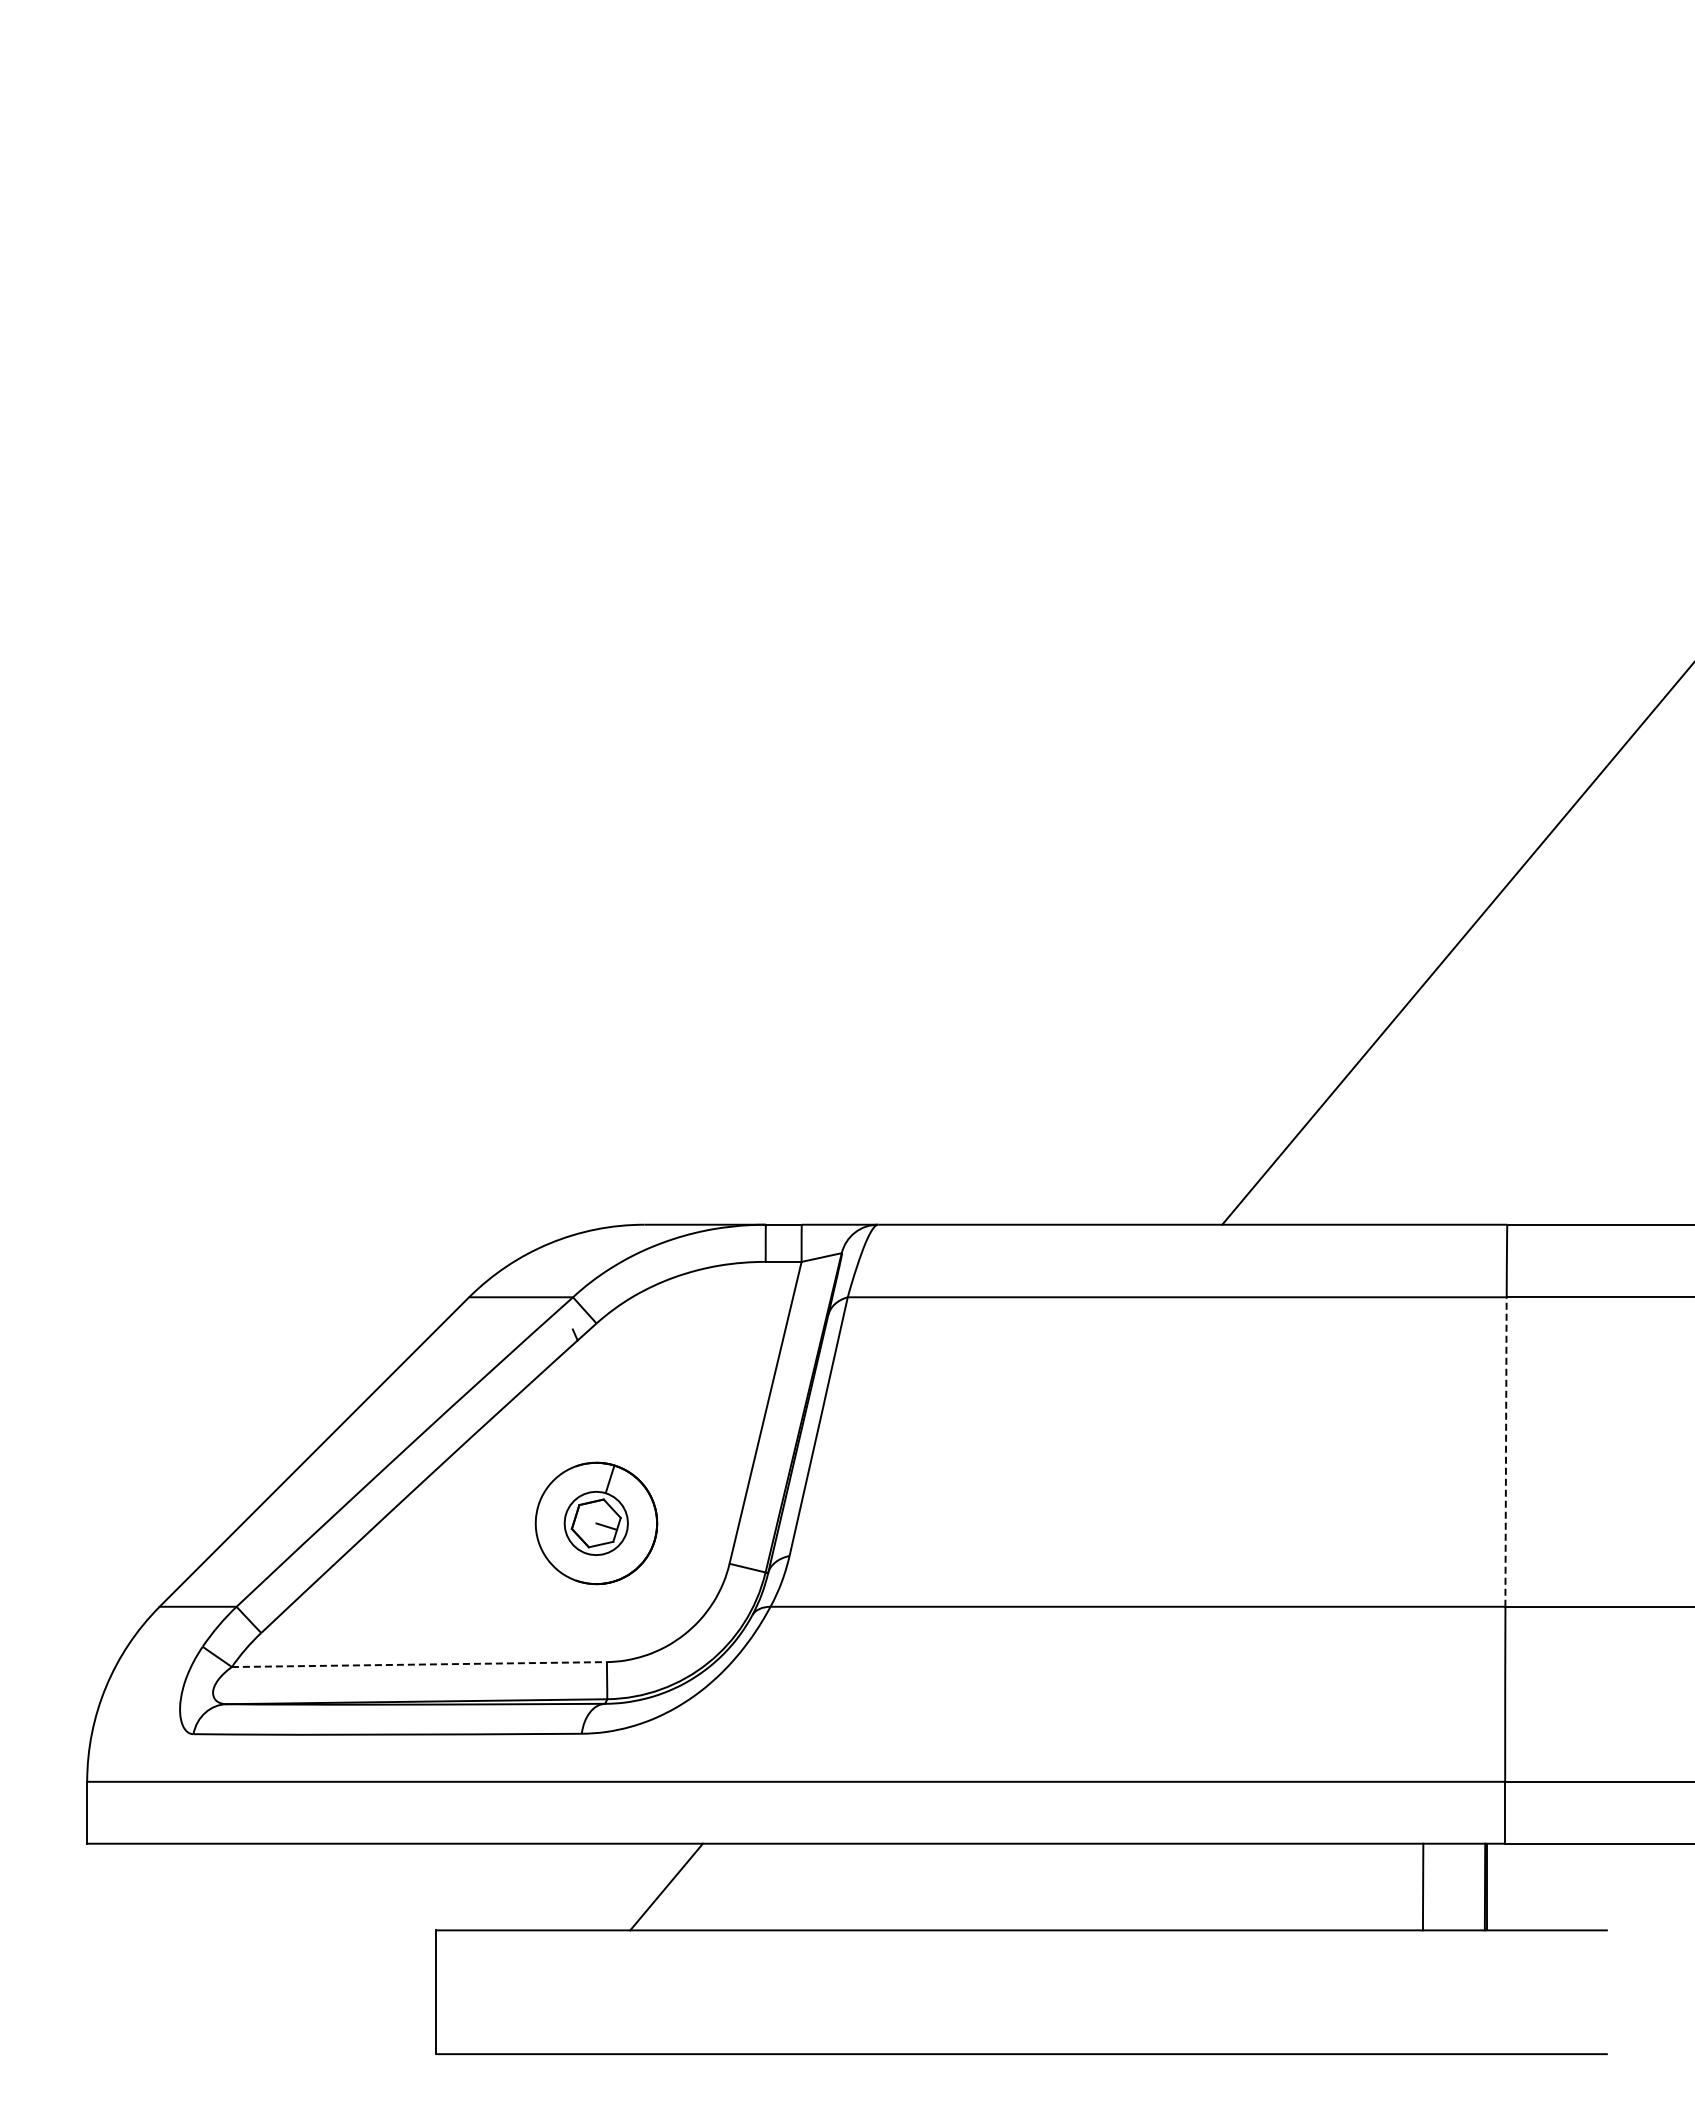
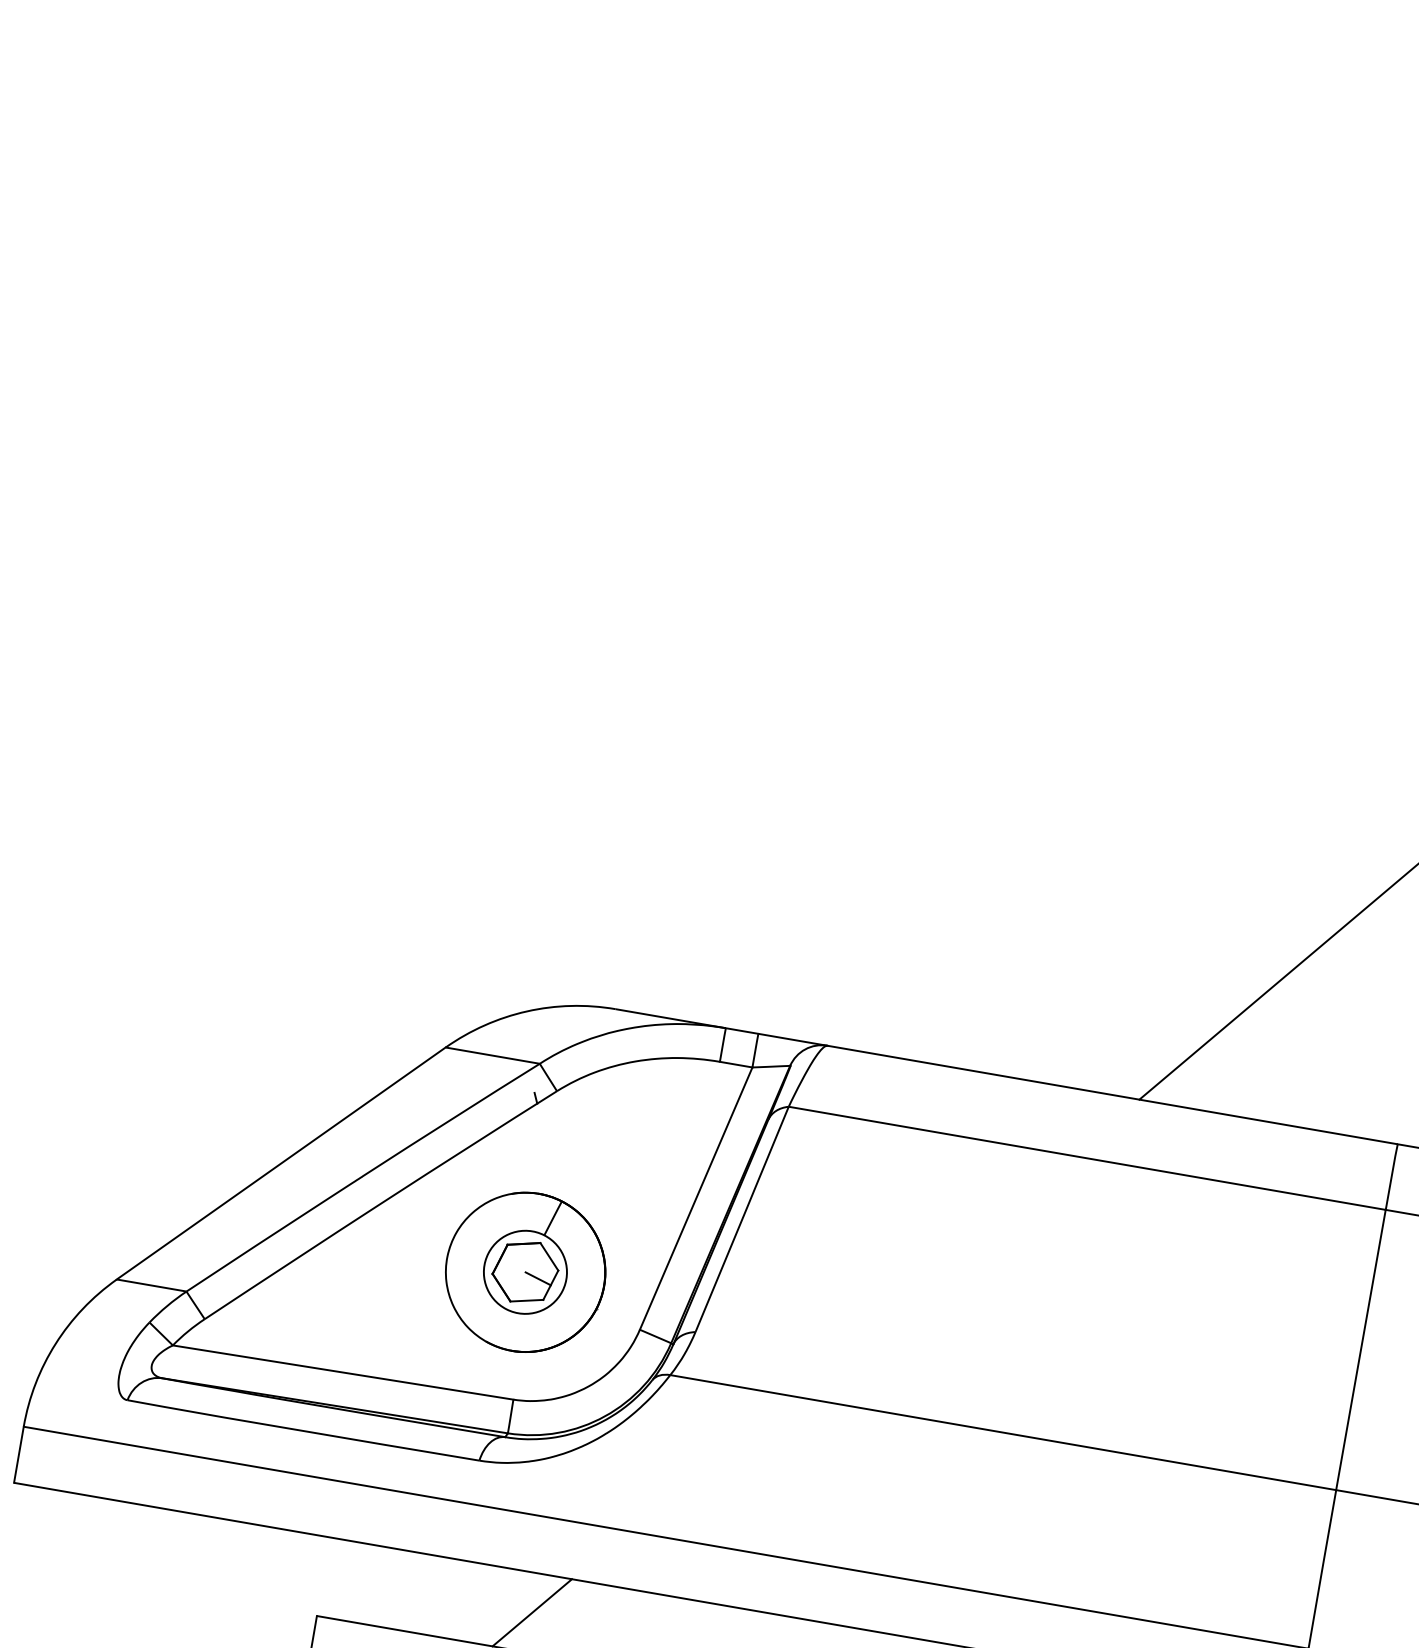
line: (1506, 1452) -> (1361, 1350), dashed -> solid
part: (596, 1523) -> (525, 1272), size x1.43
line: (419, 1664) -> (343, 1372), dashed -> solid

